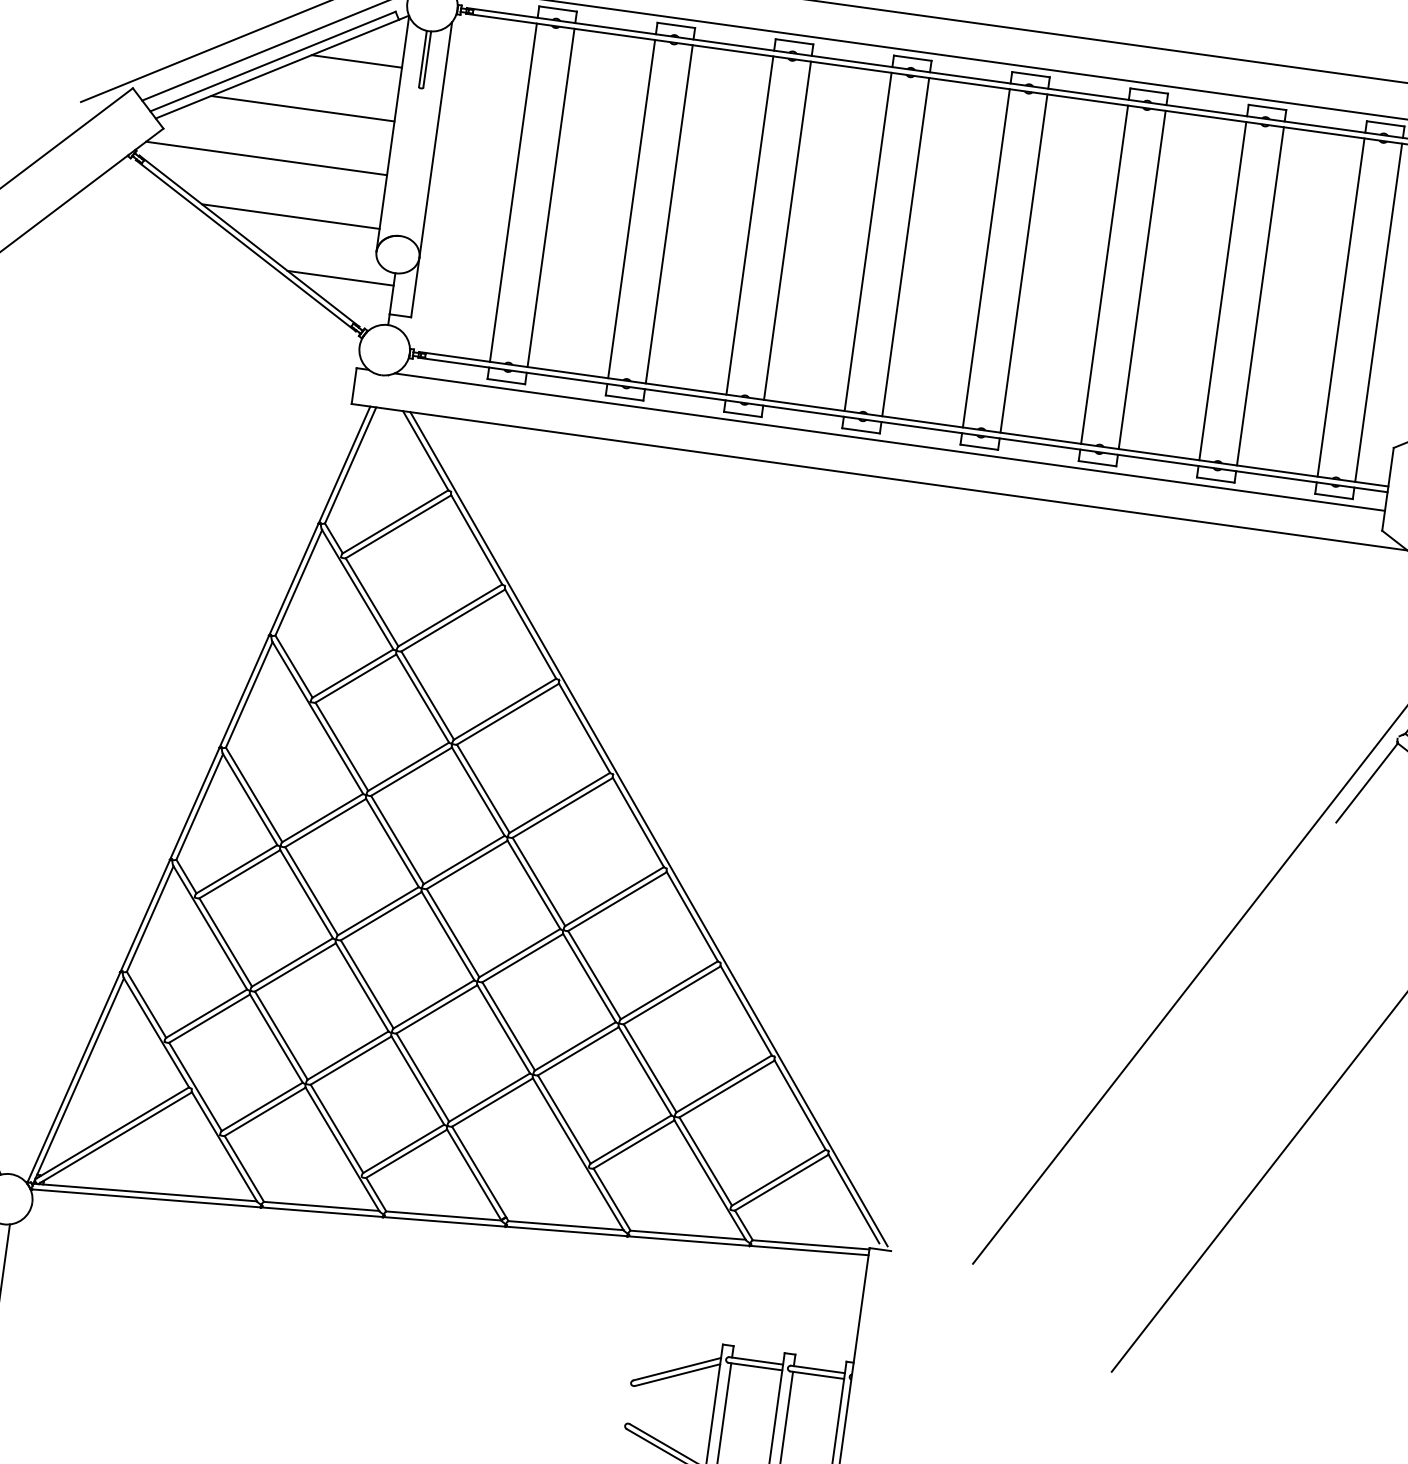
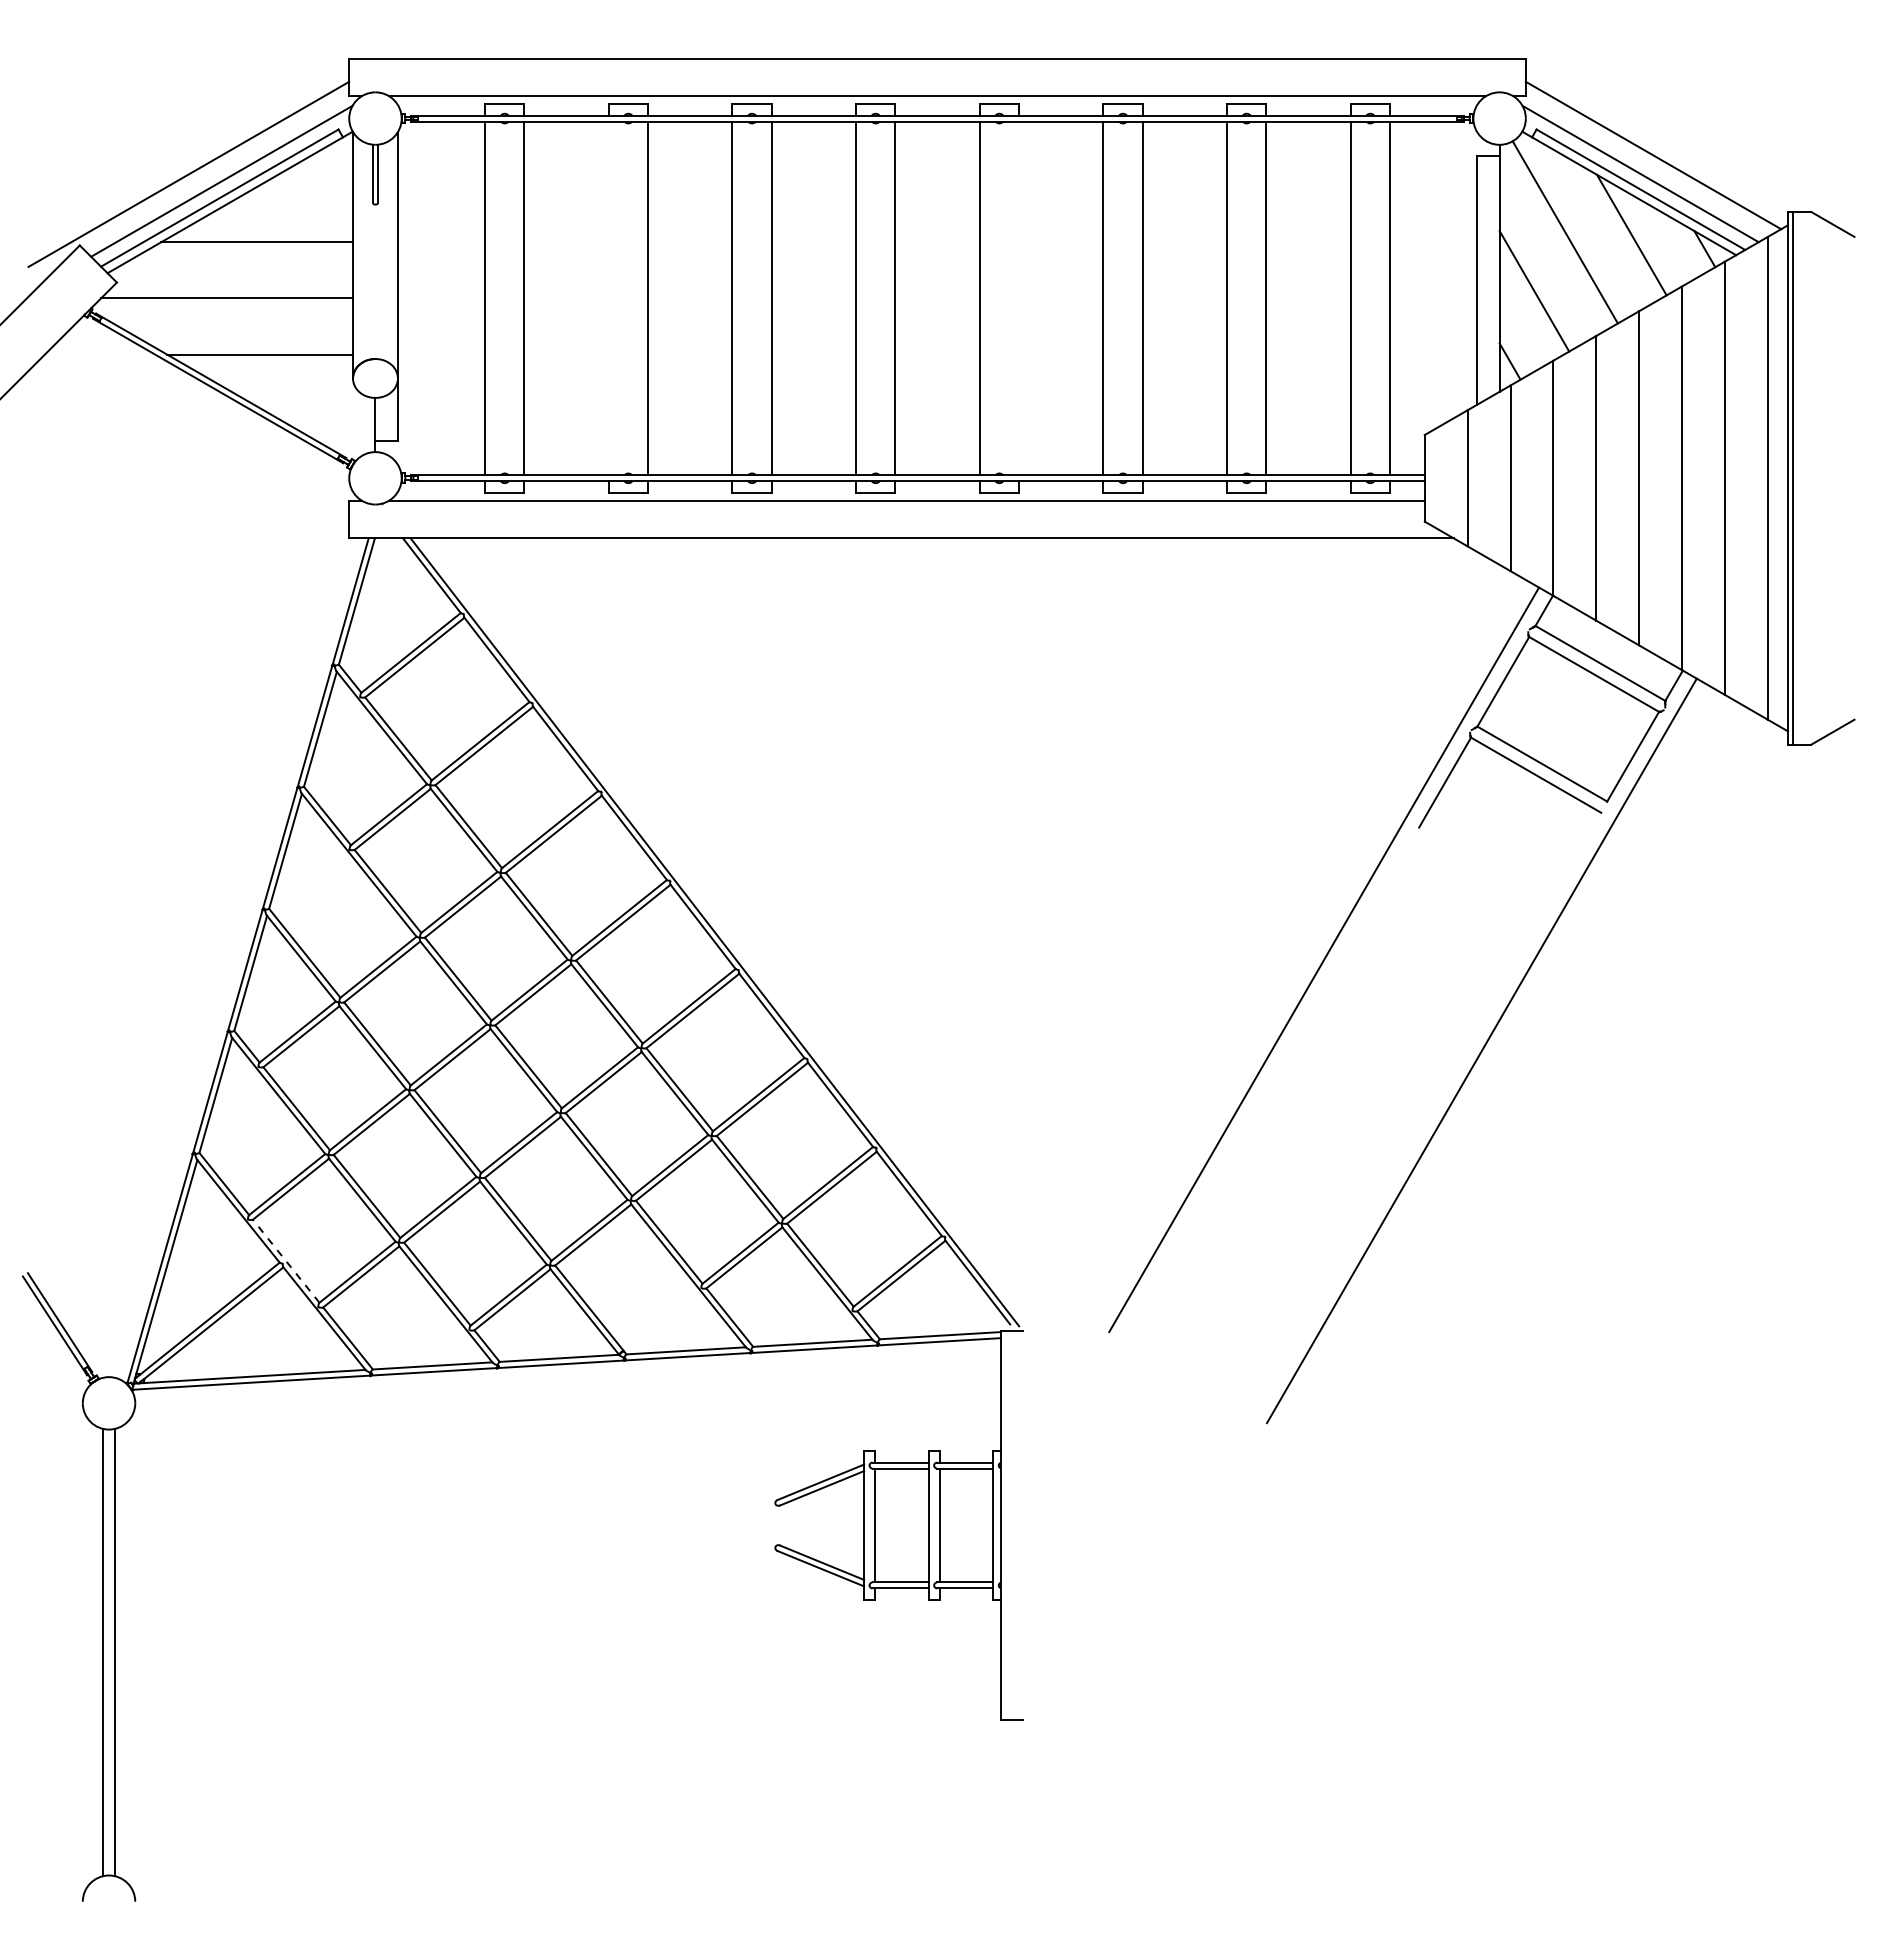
line: (356, 61) -> (305, 186), removed
line: (631, 209) -> (608, 298), removed
line: (1024, 263) -> (1019, 298), removed
line: (340, 277) -> (319, 410), removed
line: (194, 1086) -> (285, 1260), solid -> dashed

